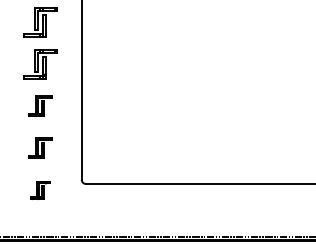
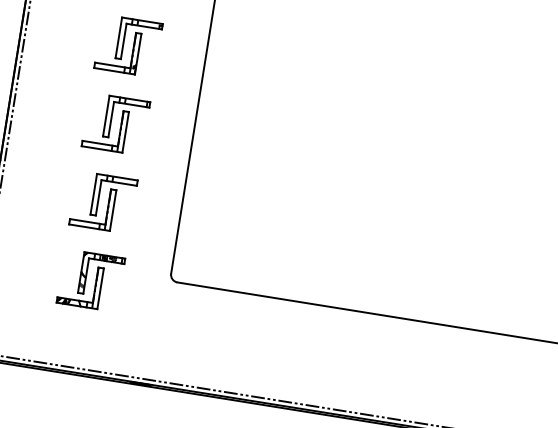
part: (40, 106) -> (116, 124), size x1.43
part: (40, 148) -> (103, 202), size x1.43
part: (40, 190) -> (91, 281), size x1.67

